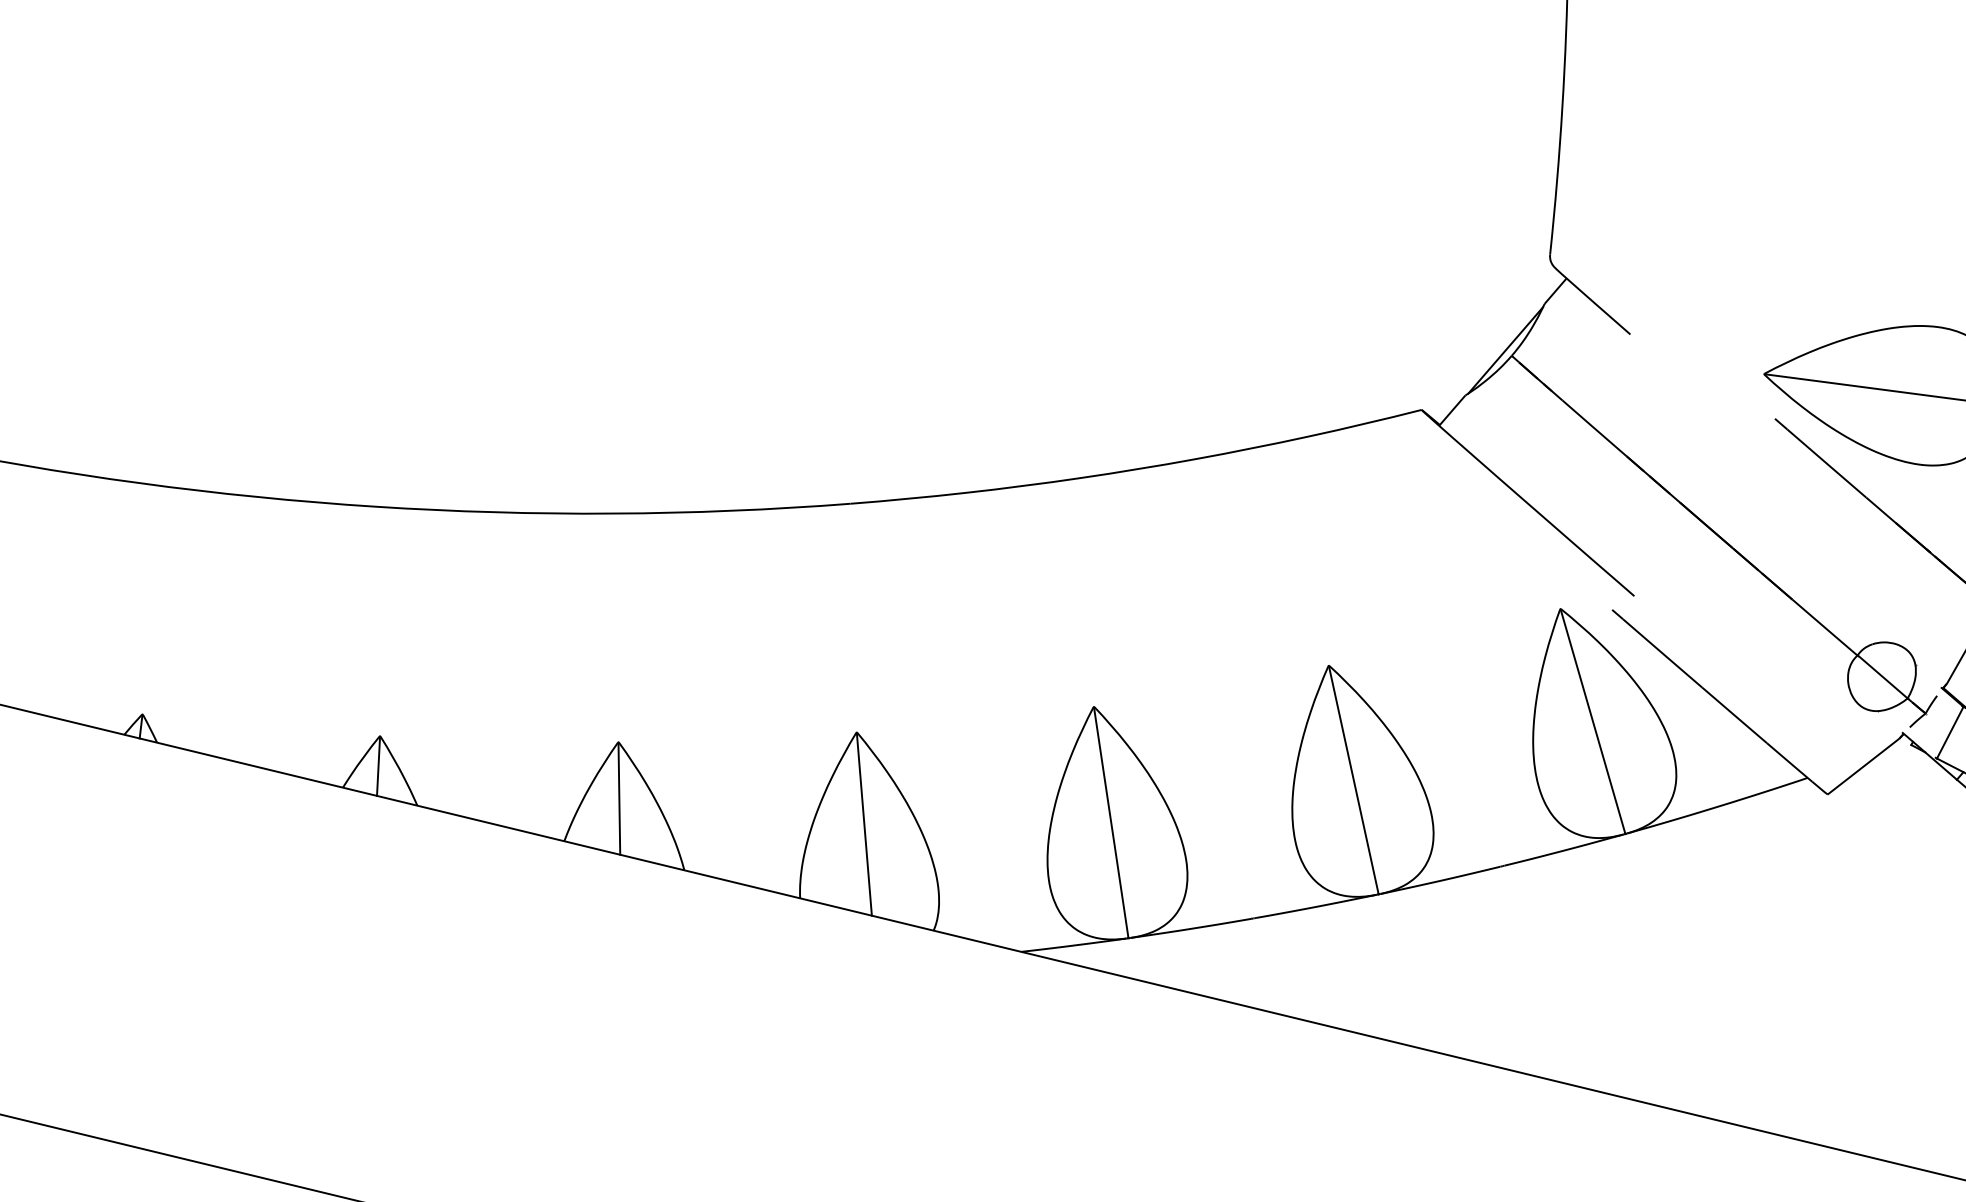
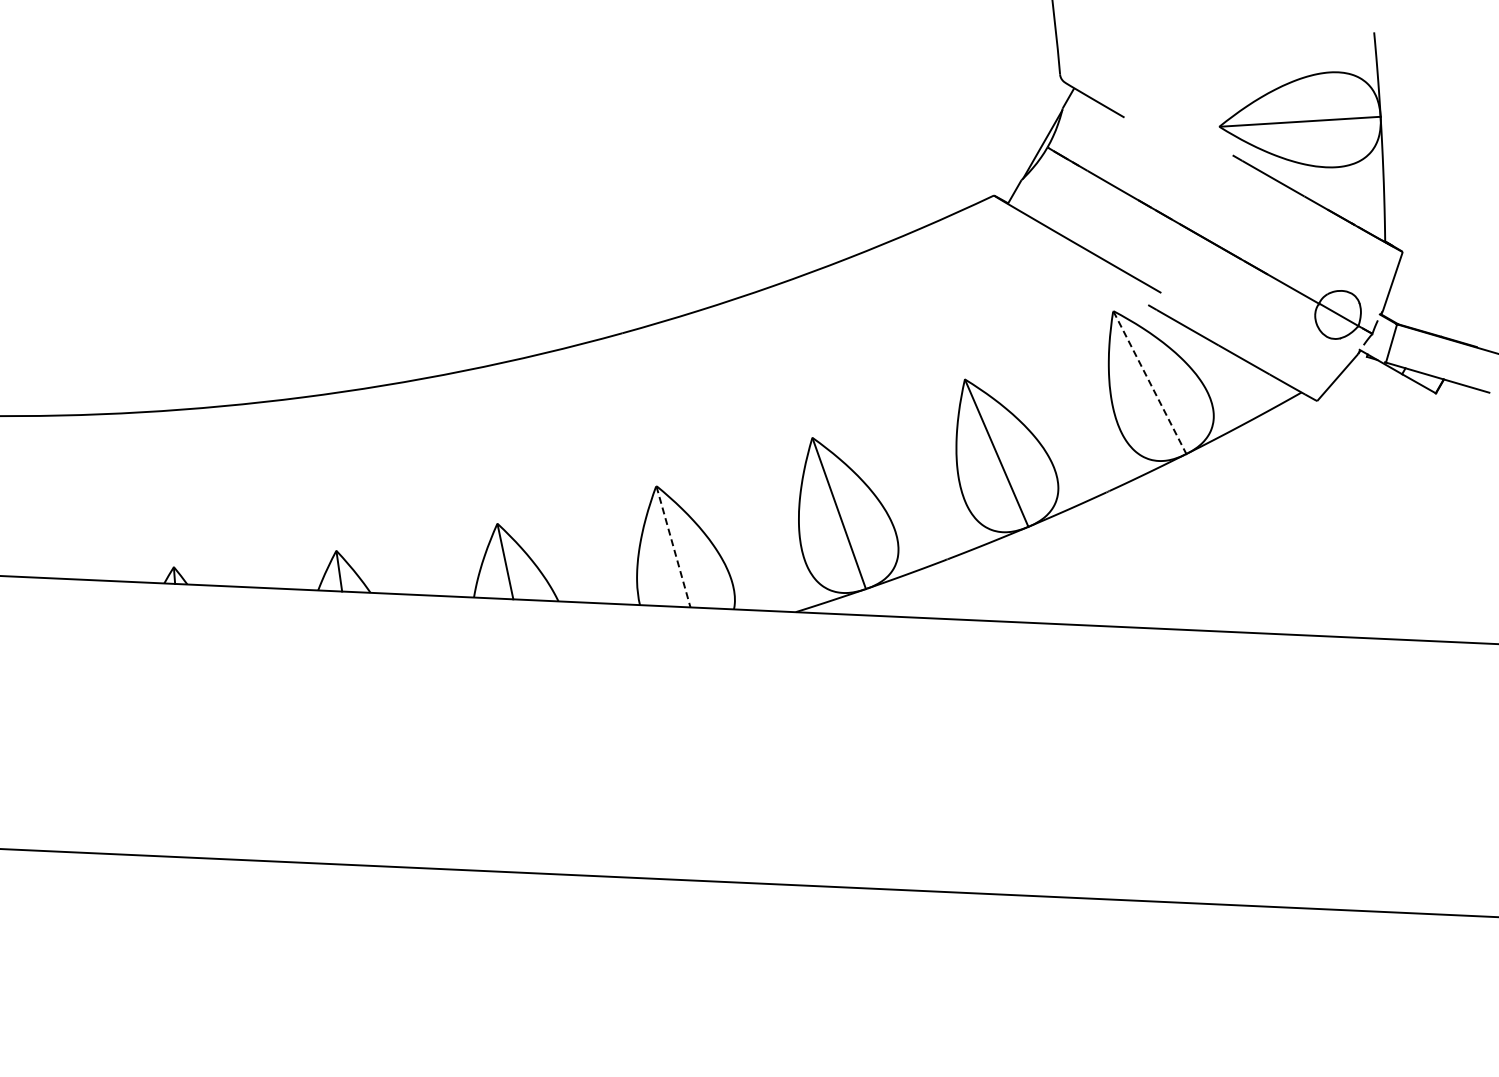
line: (1592, 721) -> (1149, 382), solid -> dashed
line: (864, 823) -> (673, 546), solid -> dashed

